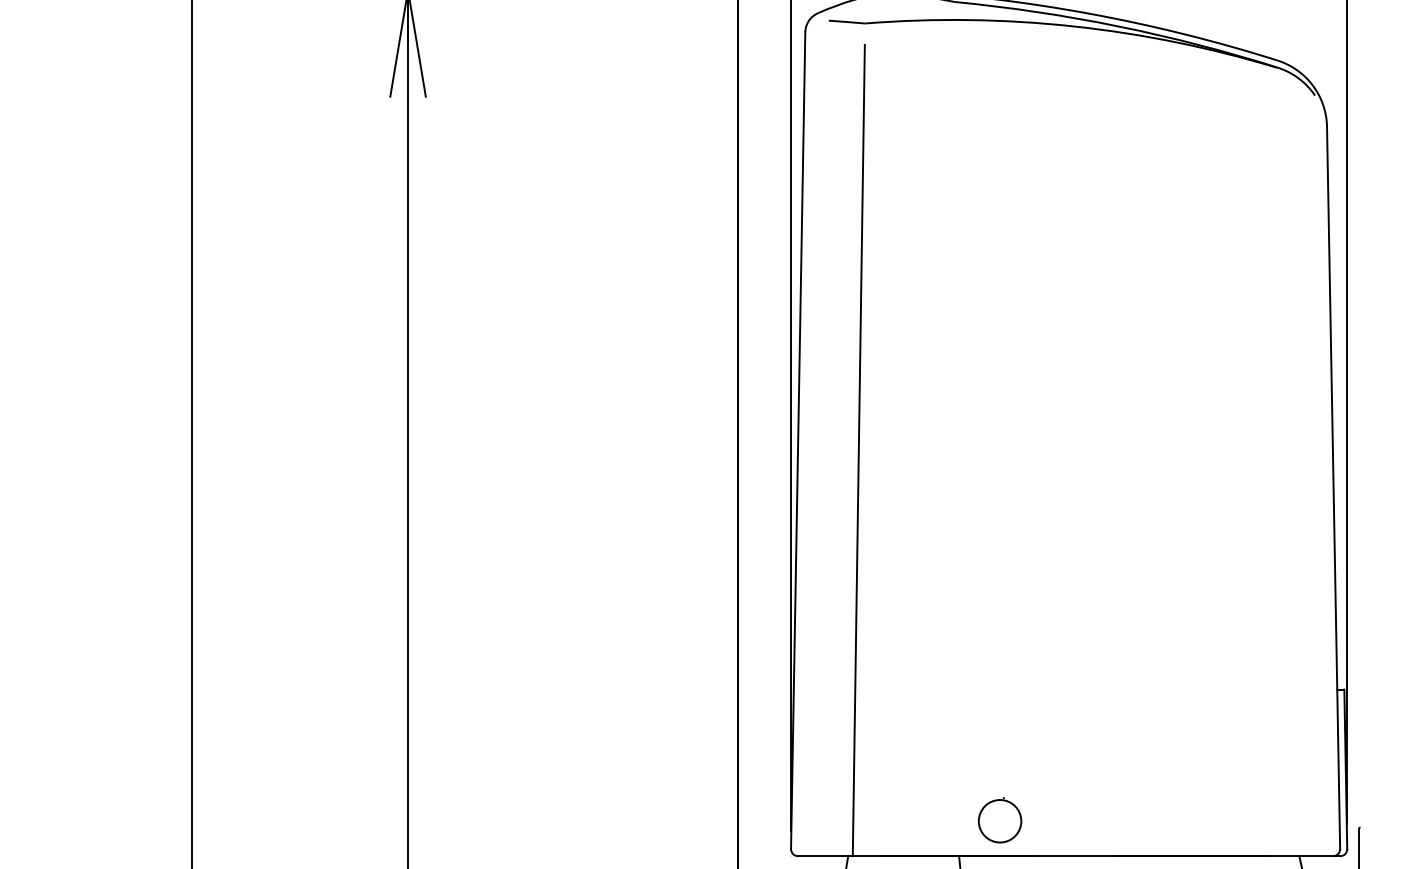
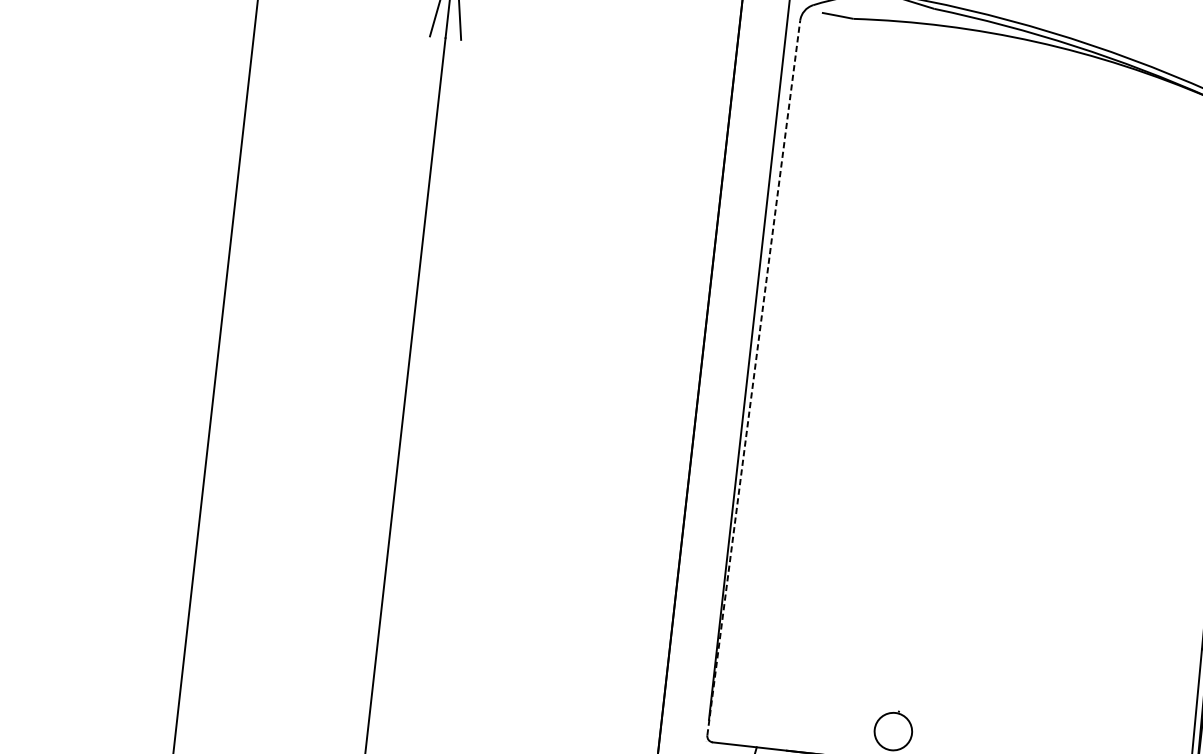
line: (798, 440) -> (754, 377), solid -> dashed
line: (858, 450) -> (805, 392), removed

